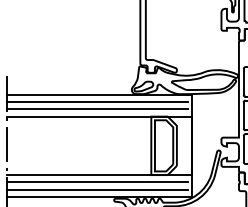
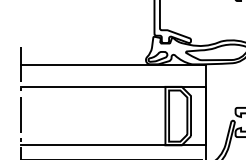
line: (96, 102) -> (110, 72), removed
line: (96, 109) -> (110, 79), removed
line: (96, 182) -> (110, 152), removed

